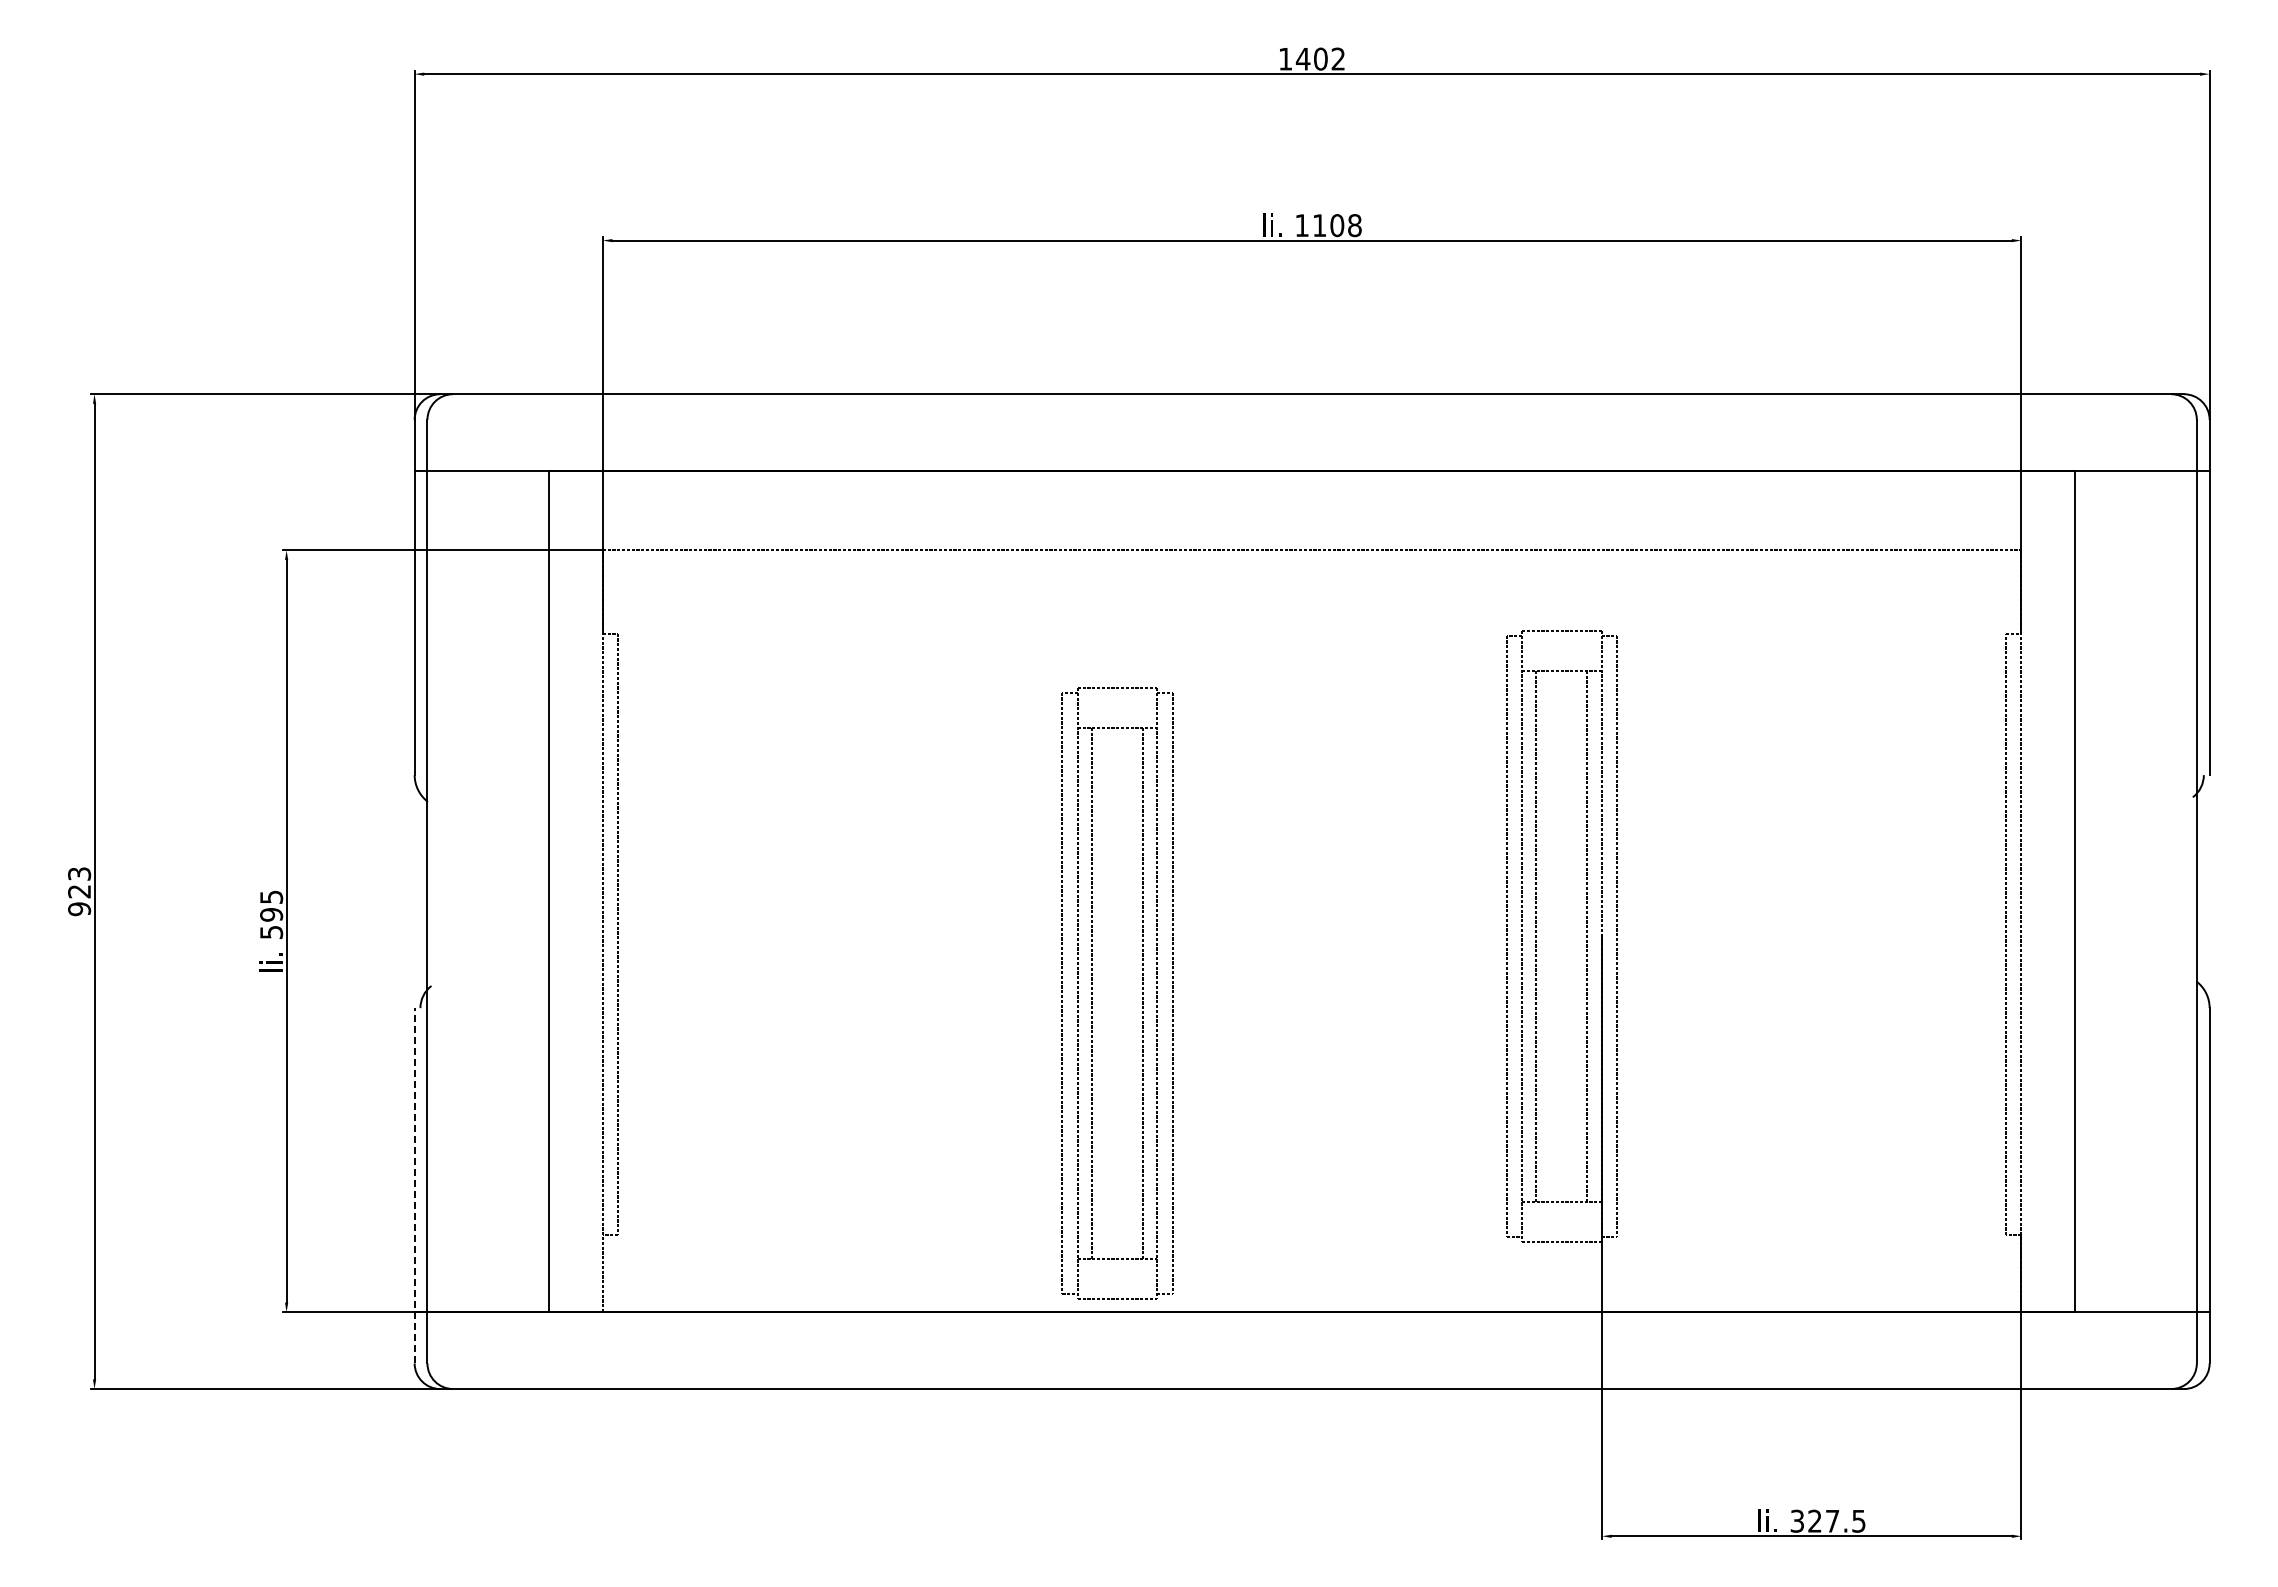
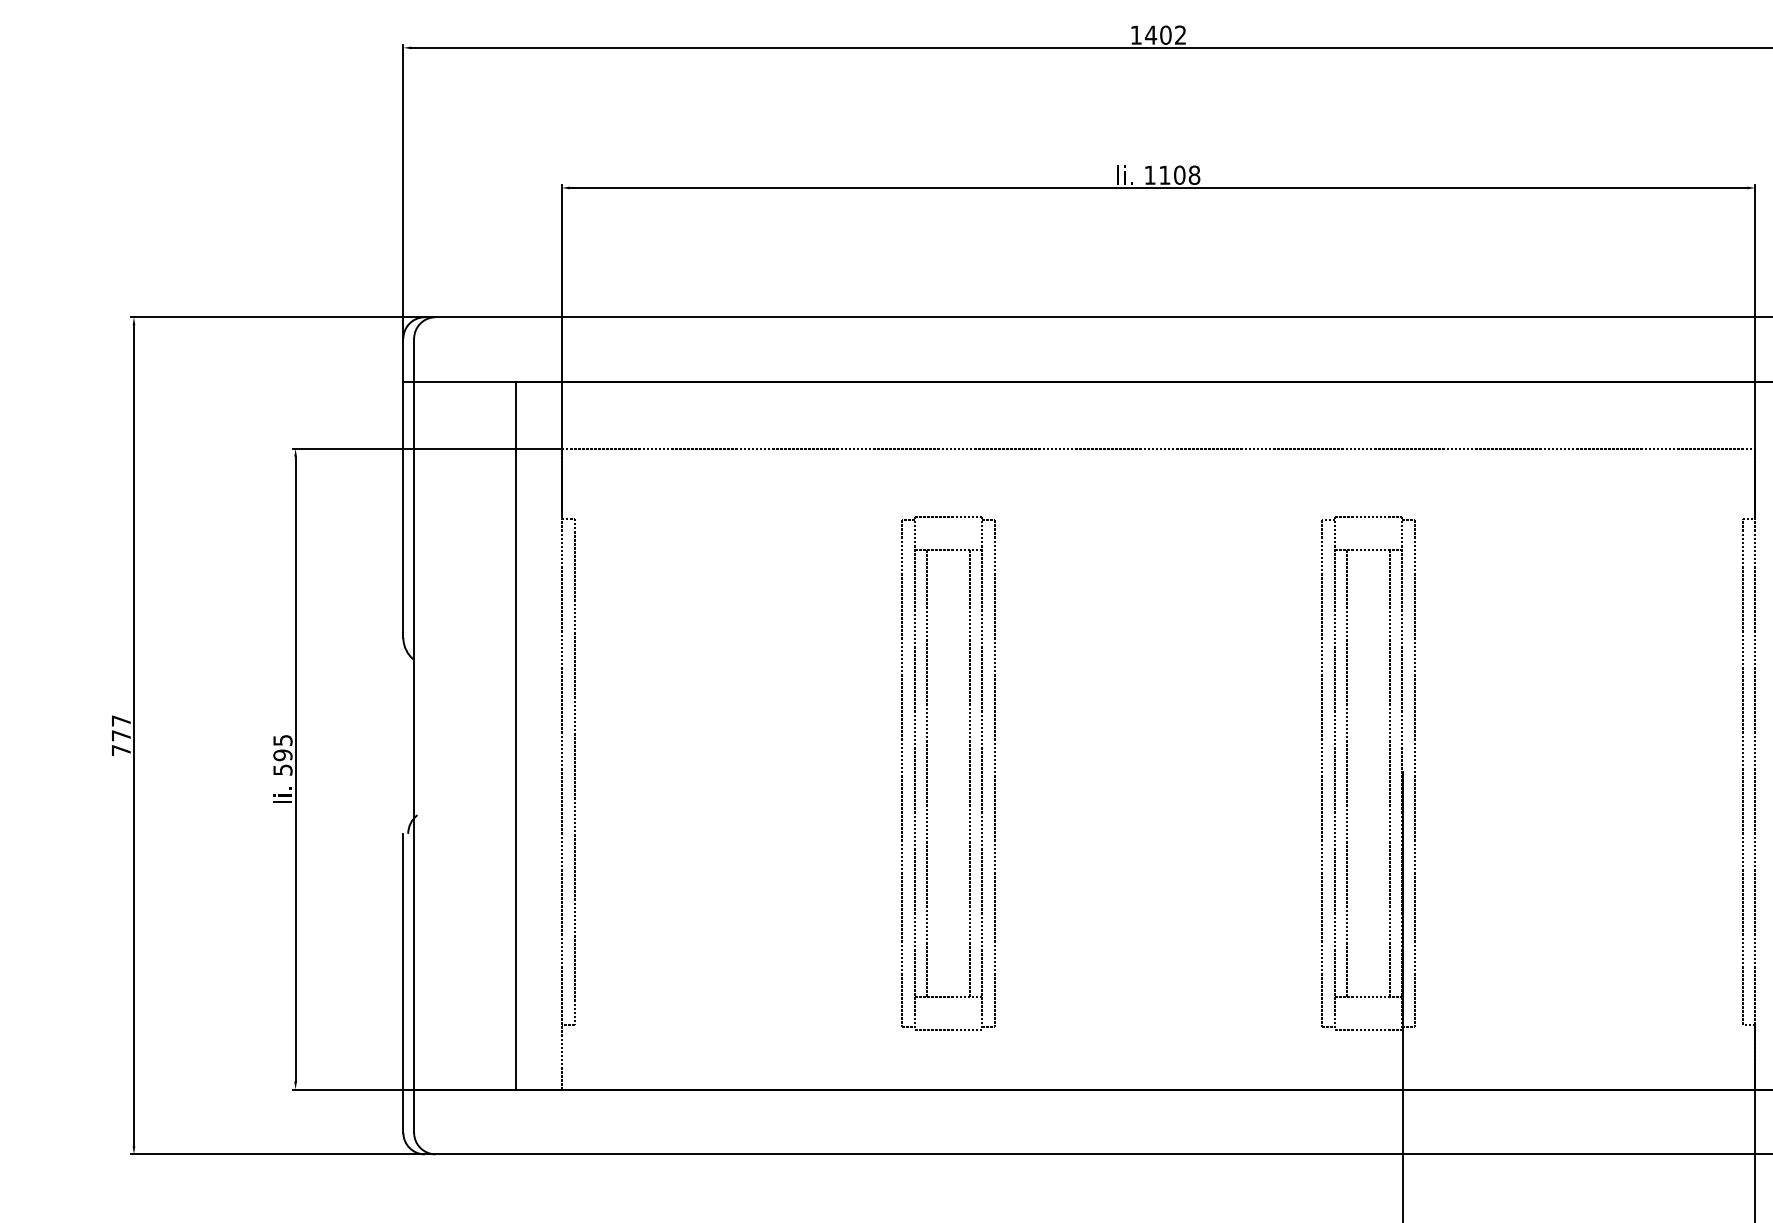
text: (79, 891) -> (121, 735), 923 -> 777
part: (1092, 993) -> (927, 773), moved
line: (414, 1185) -> (403, 983), dashed -> solid

